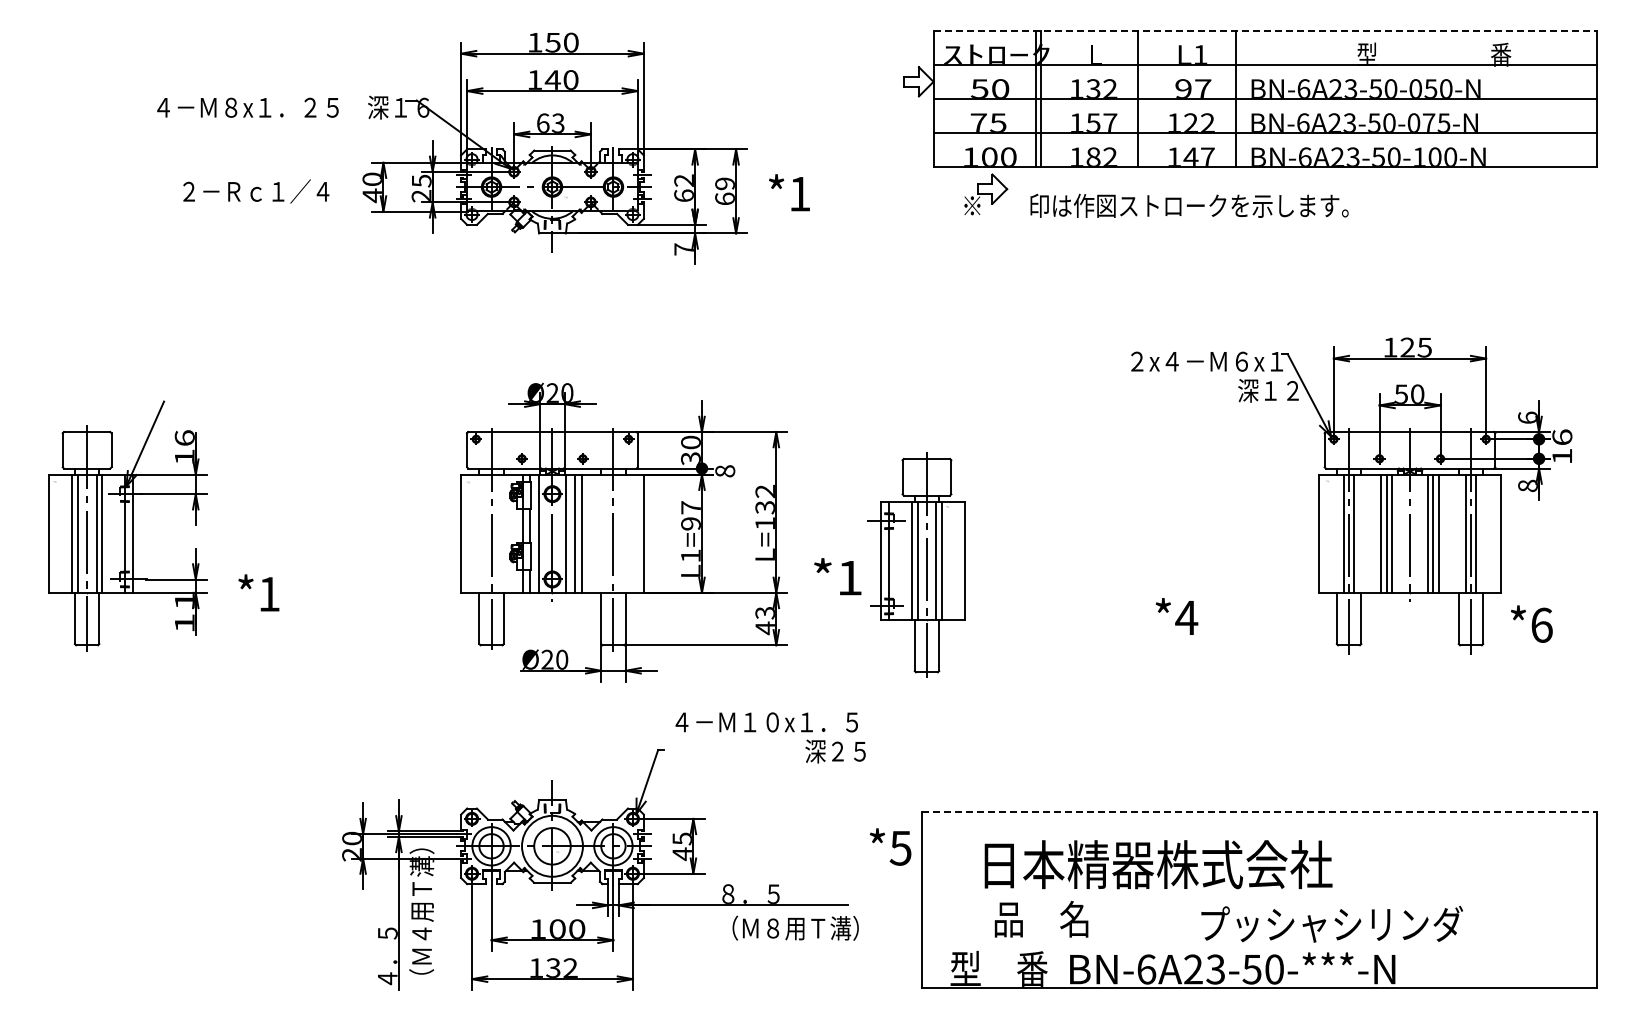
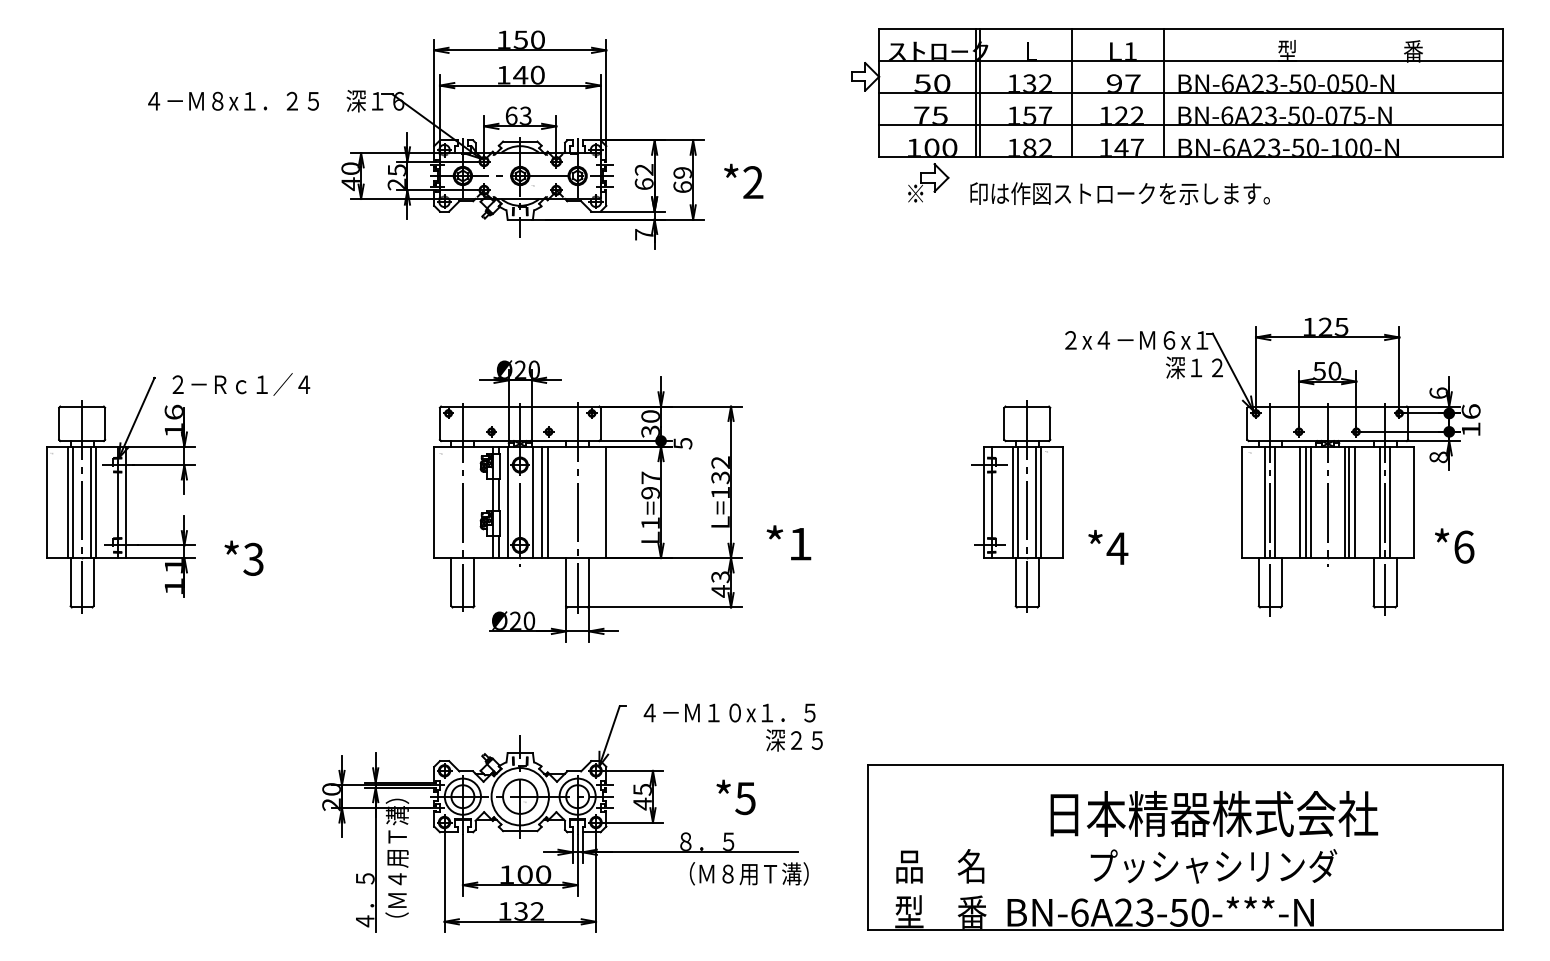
line: (1265, 30) -> (1191, 28), dashed -> solid
text: (256, 191) -> (241, 384), moved
text: (799, 193) -> (752, 182), *1 -> *2
text: (725, 471) -> (683, 443), 8 -> 5
part: (916, 564) -> (1017, 505), moved
text: (268, 593) -> (252, 558), *1 -> *3
text: (1176, 616) -> (1107, 547), moved
text: (1531, 623) -> (1454, 545), moved
text: (770, 737) -> (733, 727), moved
line: (1259, 812) -> (1186, 764), dashed -> solid
text: (890, 846) -> (735, 796), moved
text: (1158, 864) -> (1214, 813), moved
text: (1041, 919) -> (940, 866), moved
text: (1331, 923) -> (1213, 865), moved

